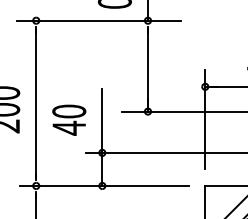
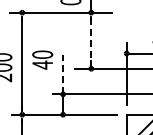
line: (148, 70) -> (91, 43), solid -> dashed
text: (68, 119) -> (42, 59), moved
line: (102, 120) -> (63, 74), solid -> dashed

